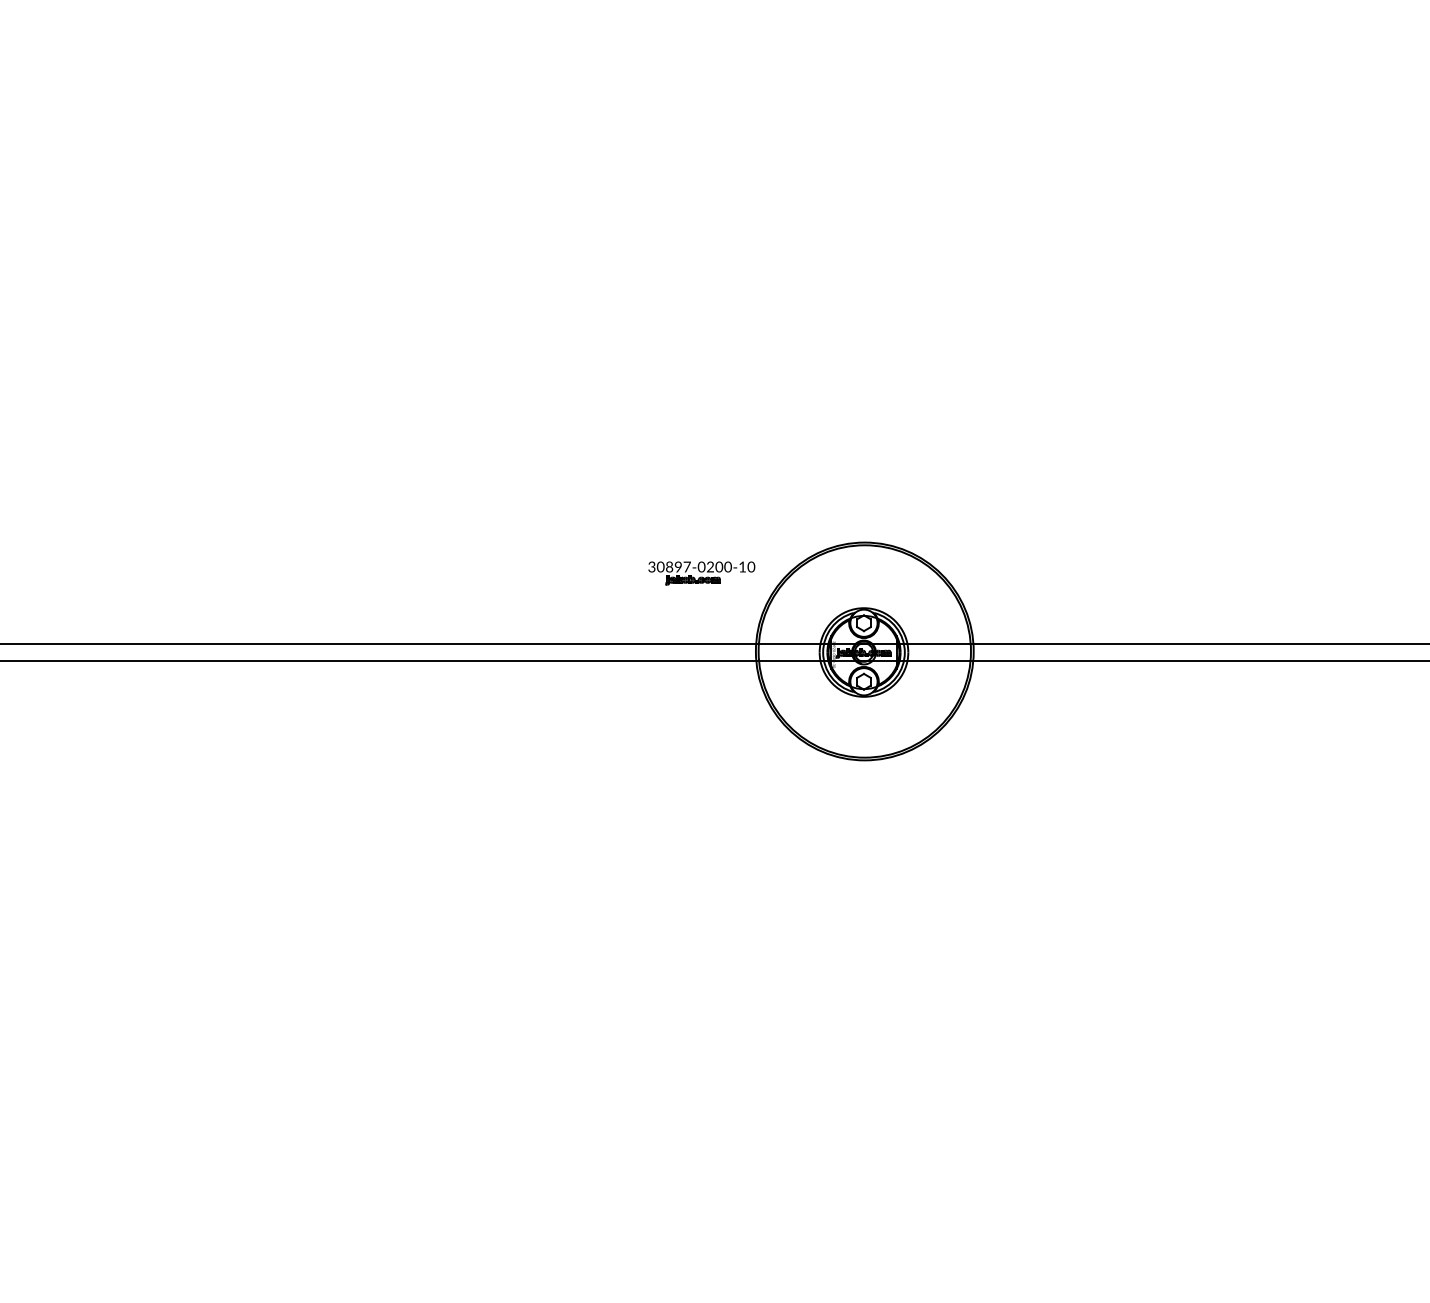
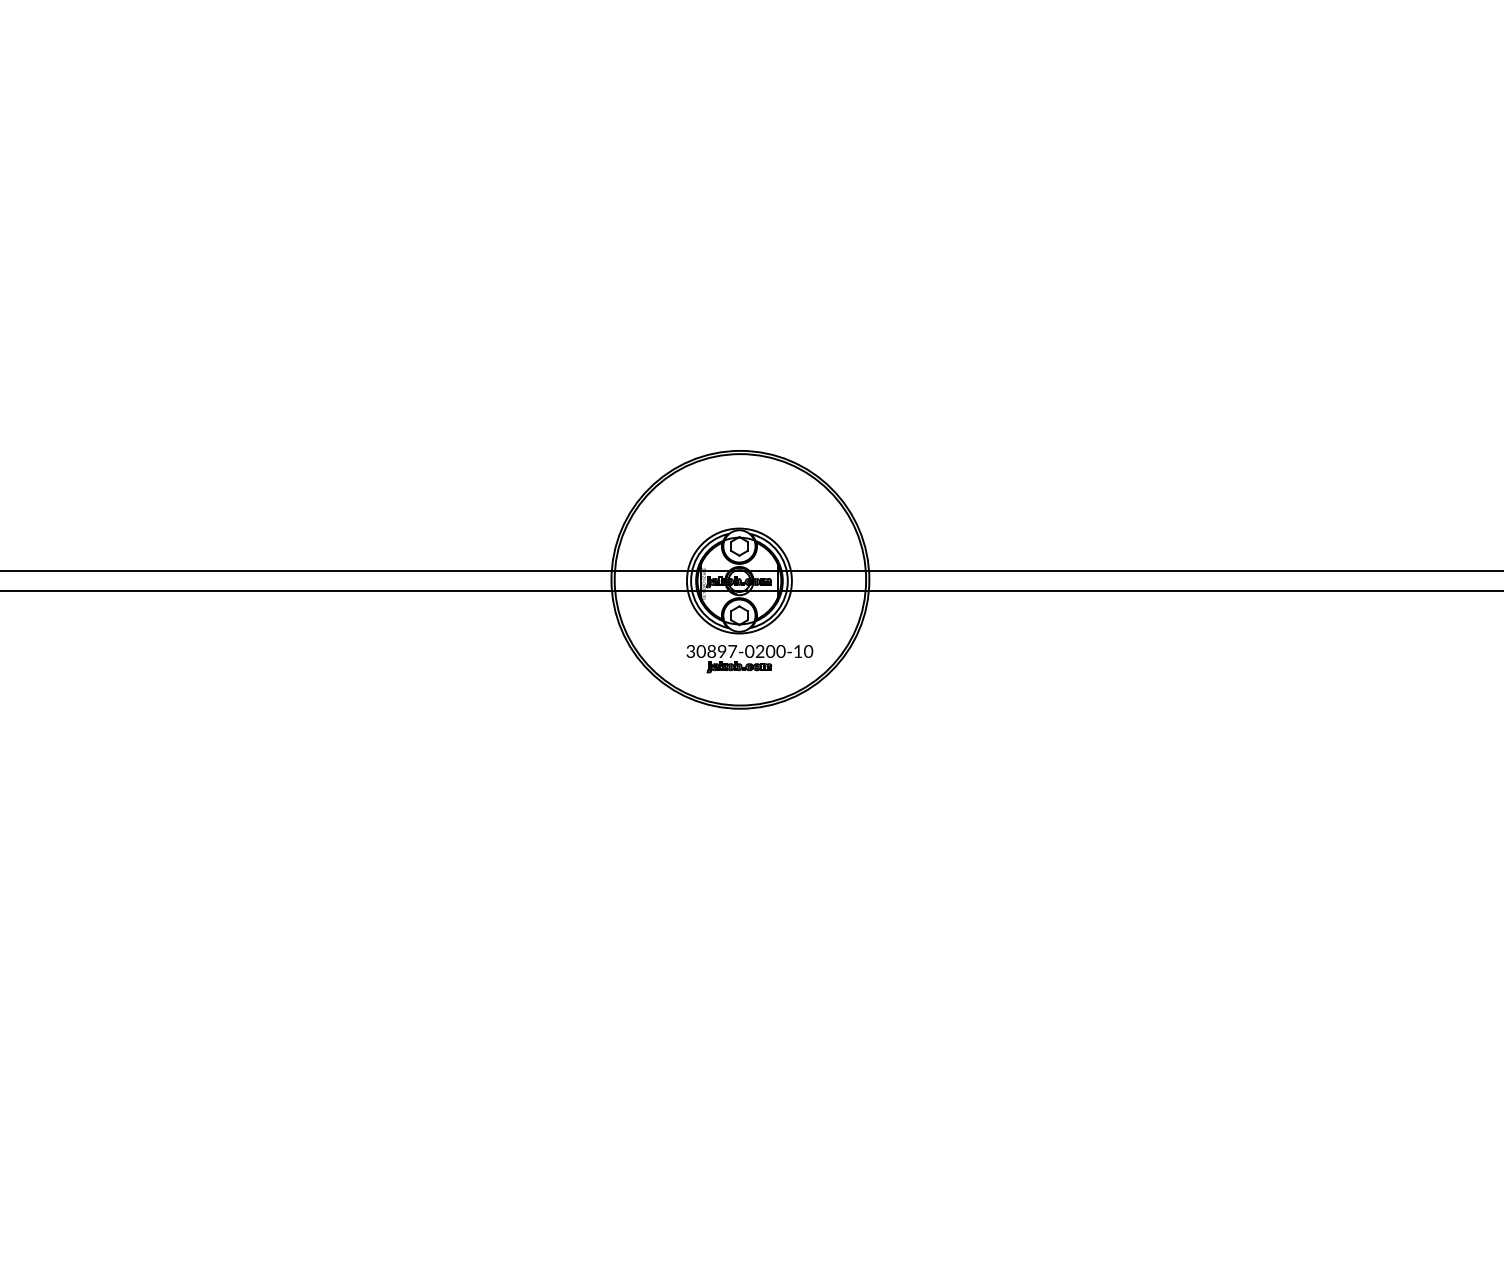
part: (701, 573) -> (749, 659), moved

